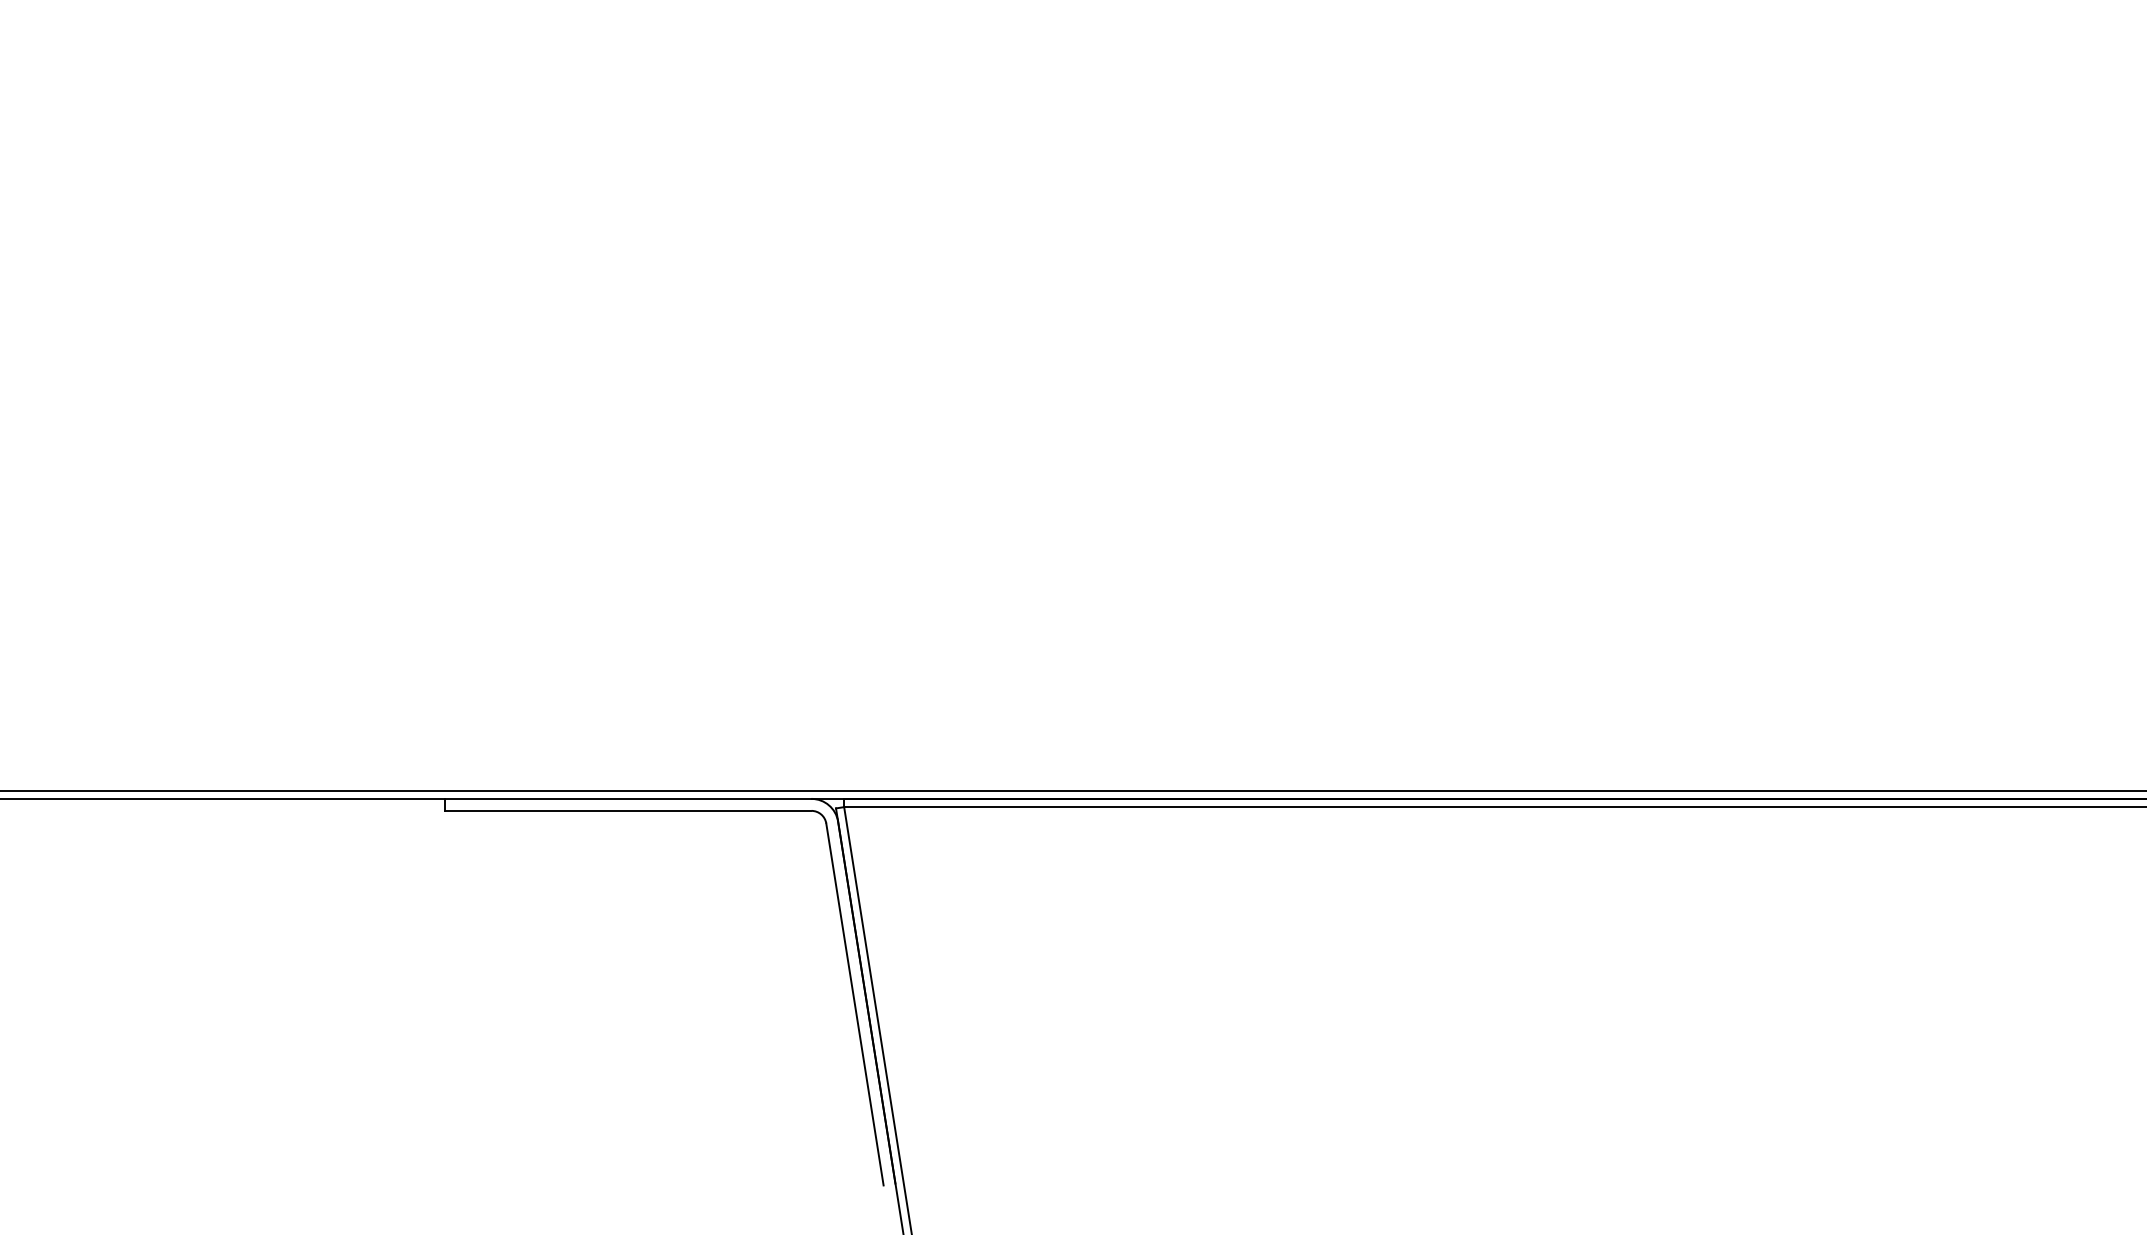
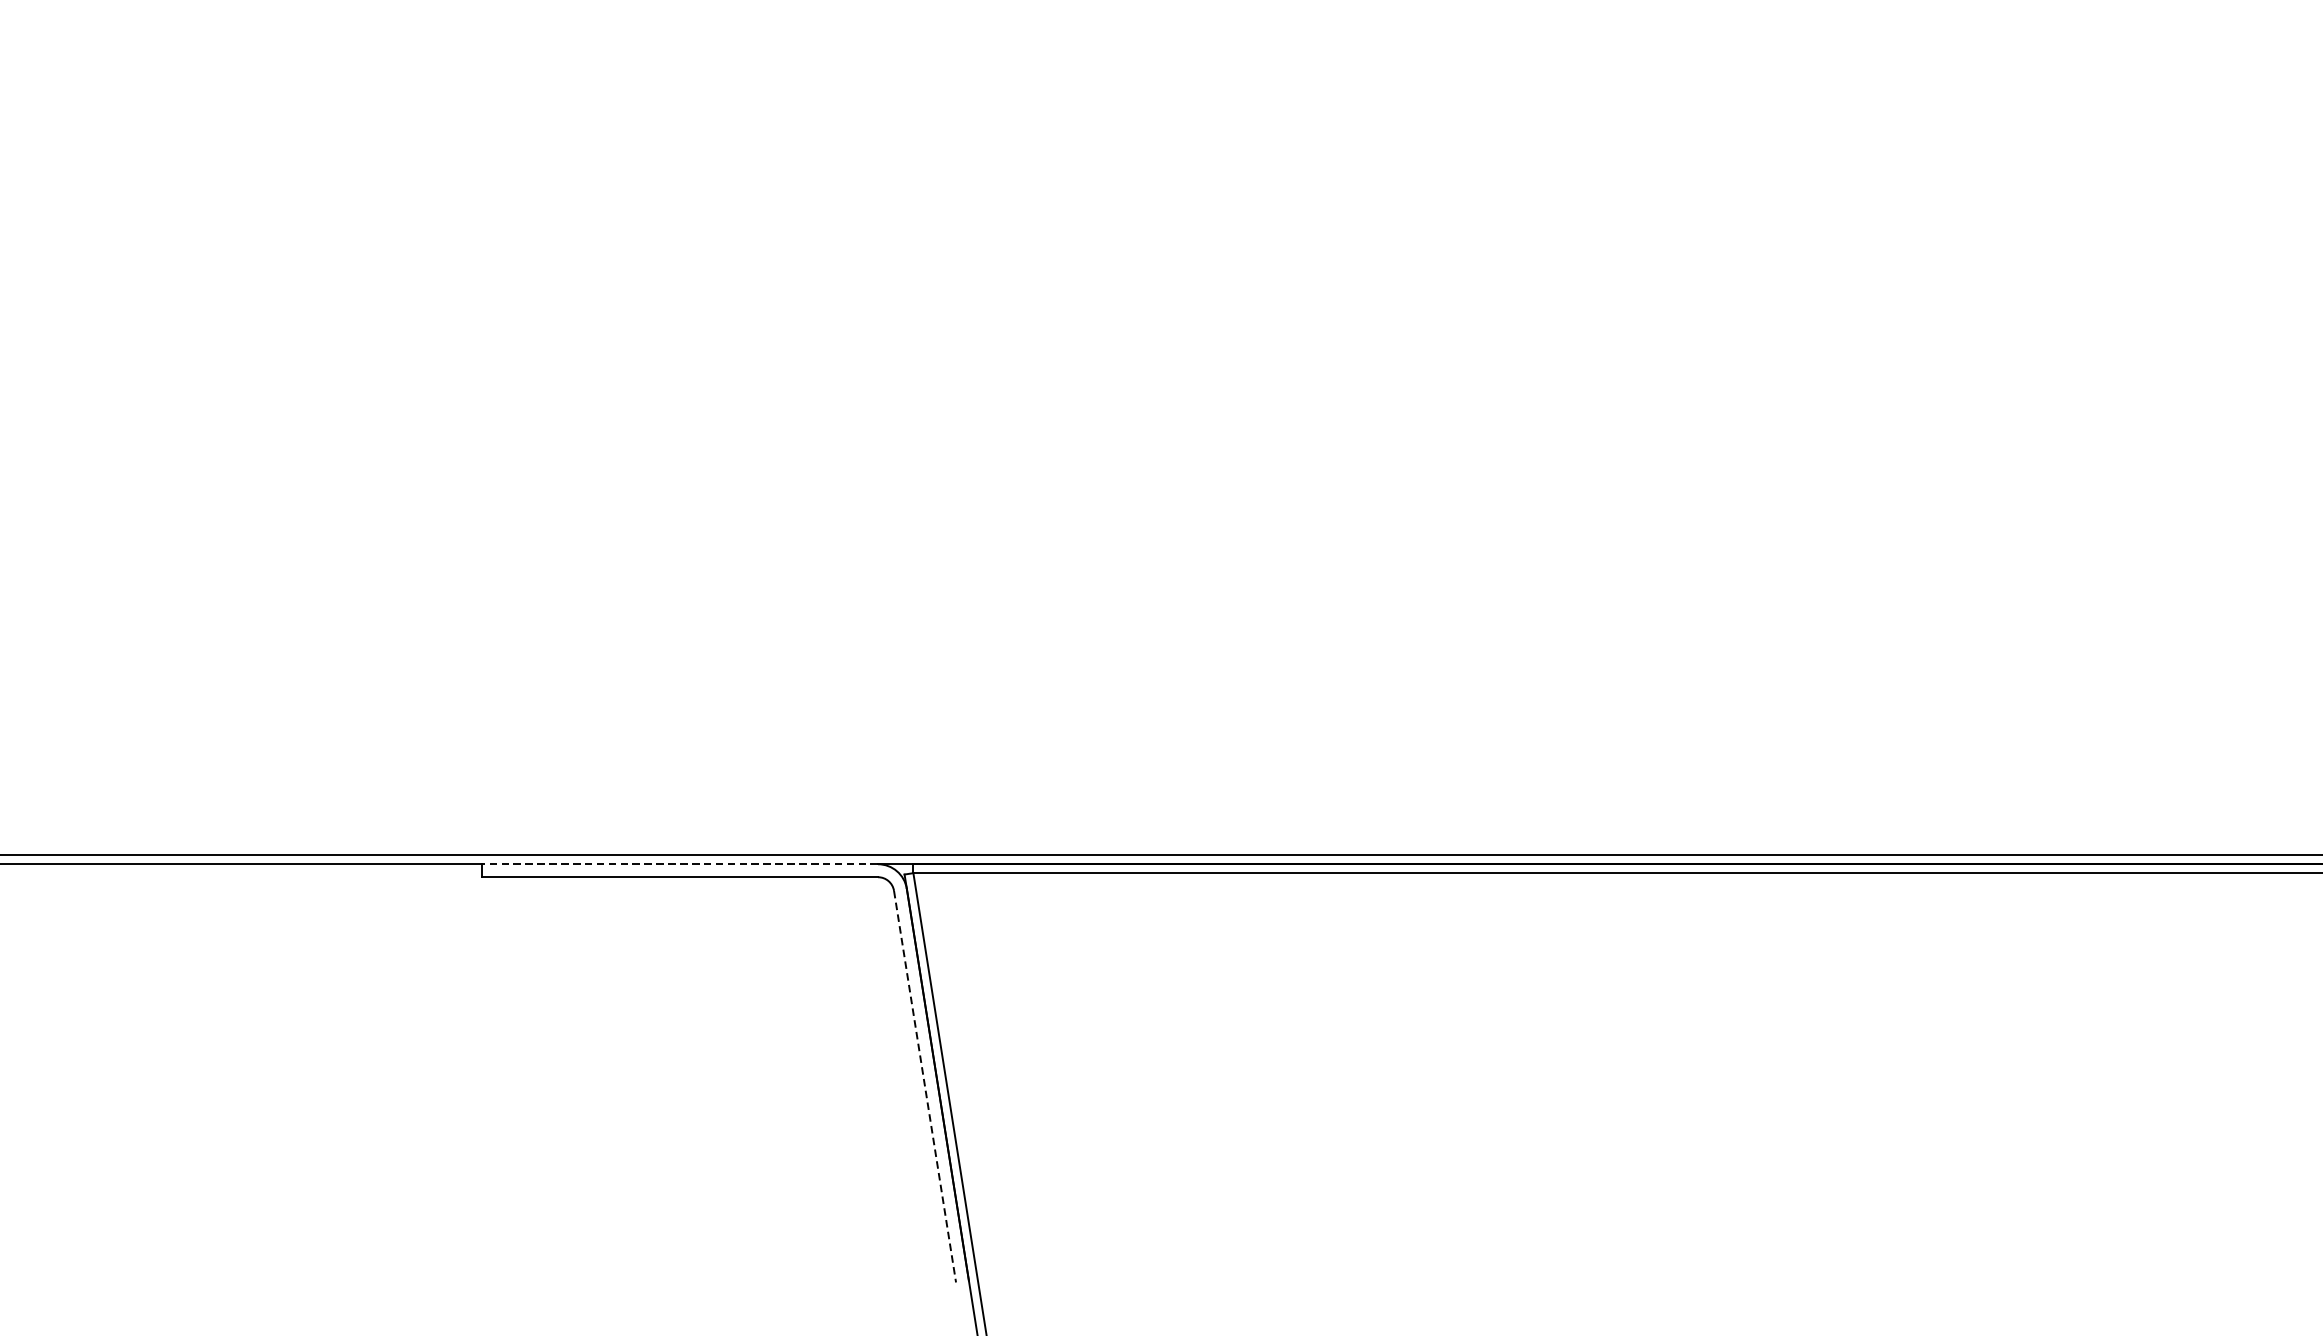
line: (627, 798) -> (678, 863), solid -> dashed
line: (855, 1004) -> (925, 1086), solid -> dashed

